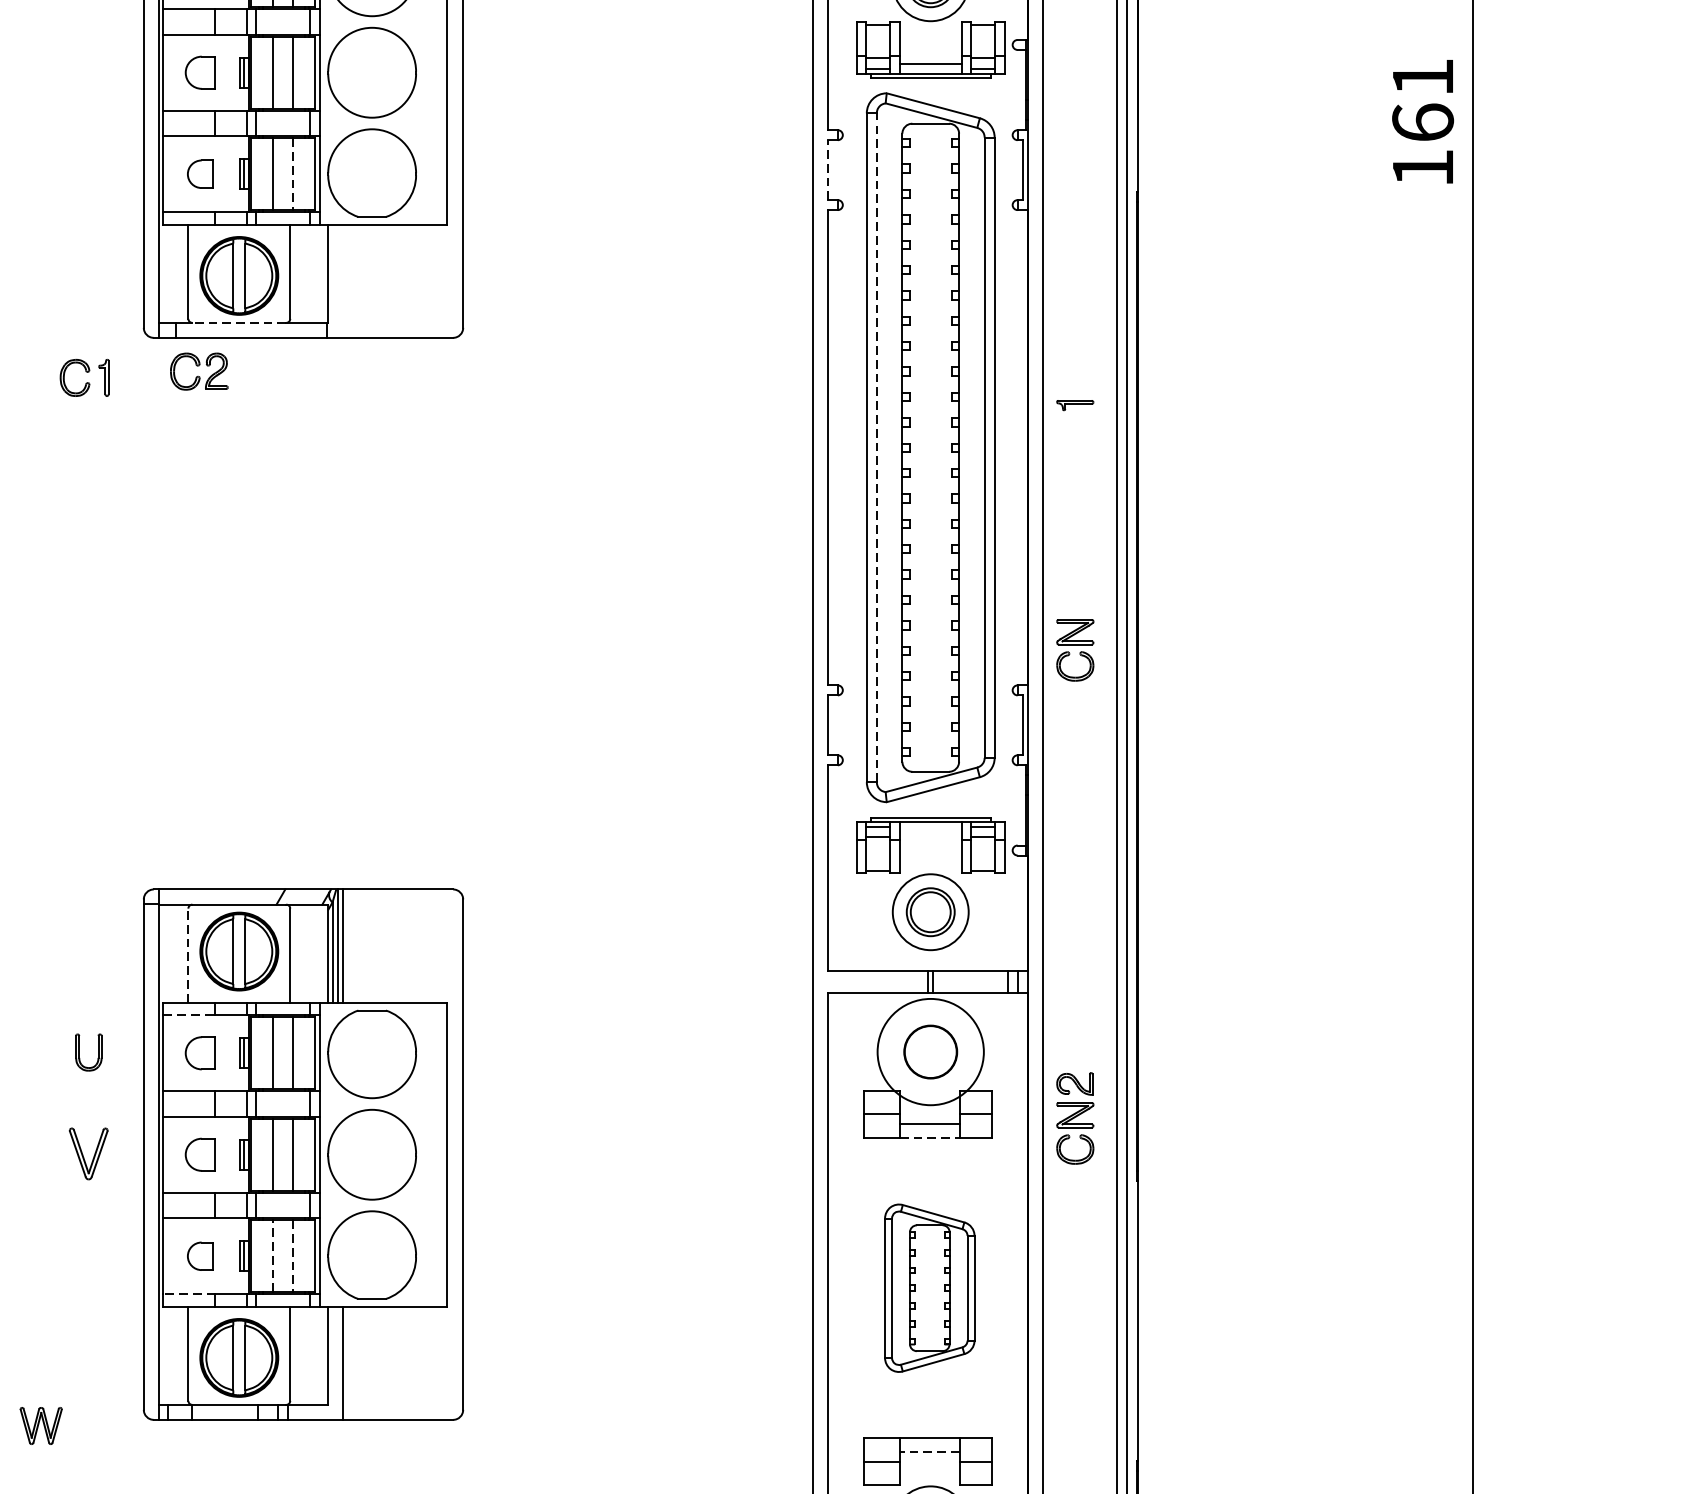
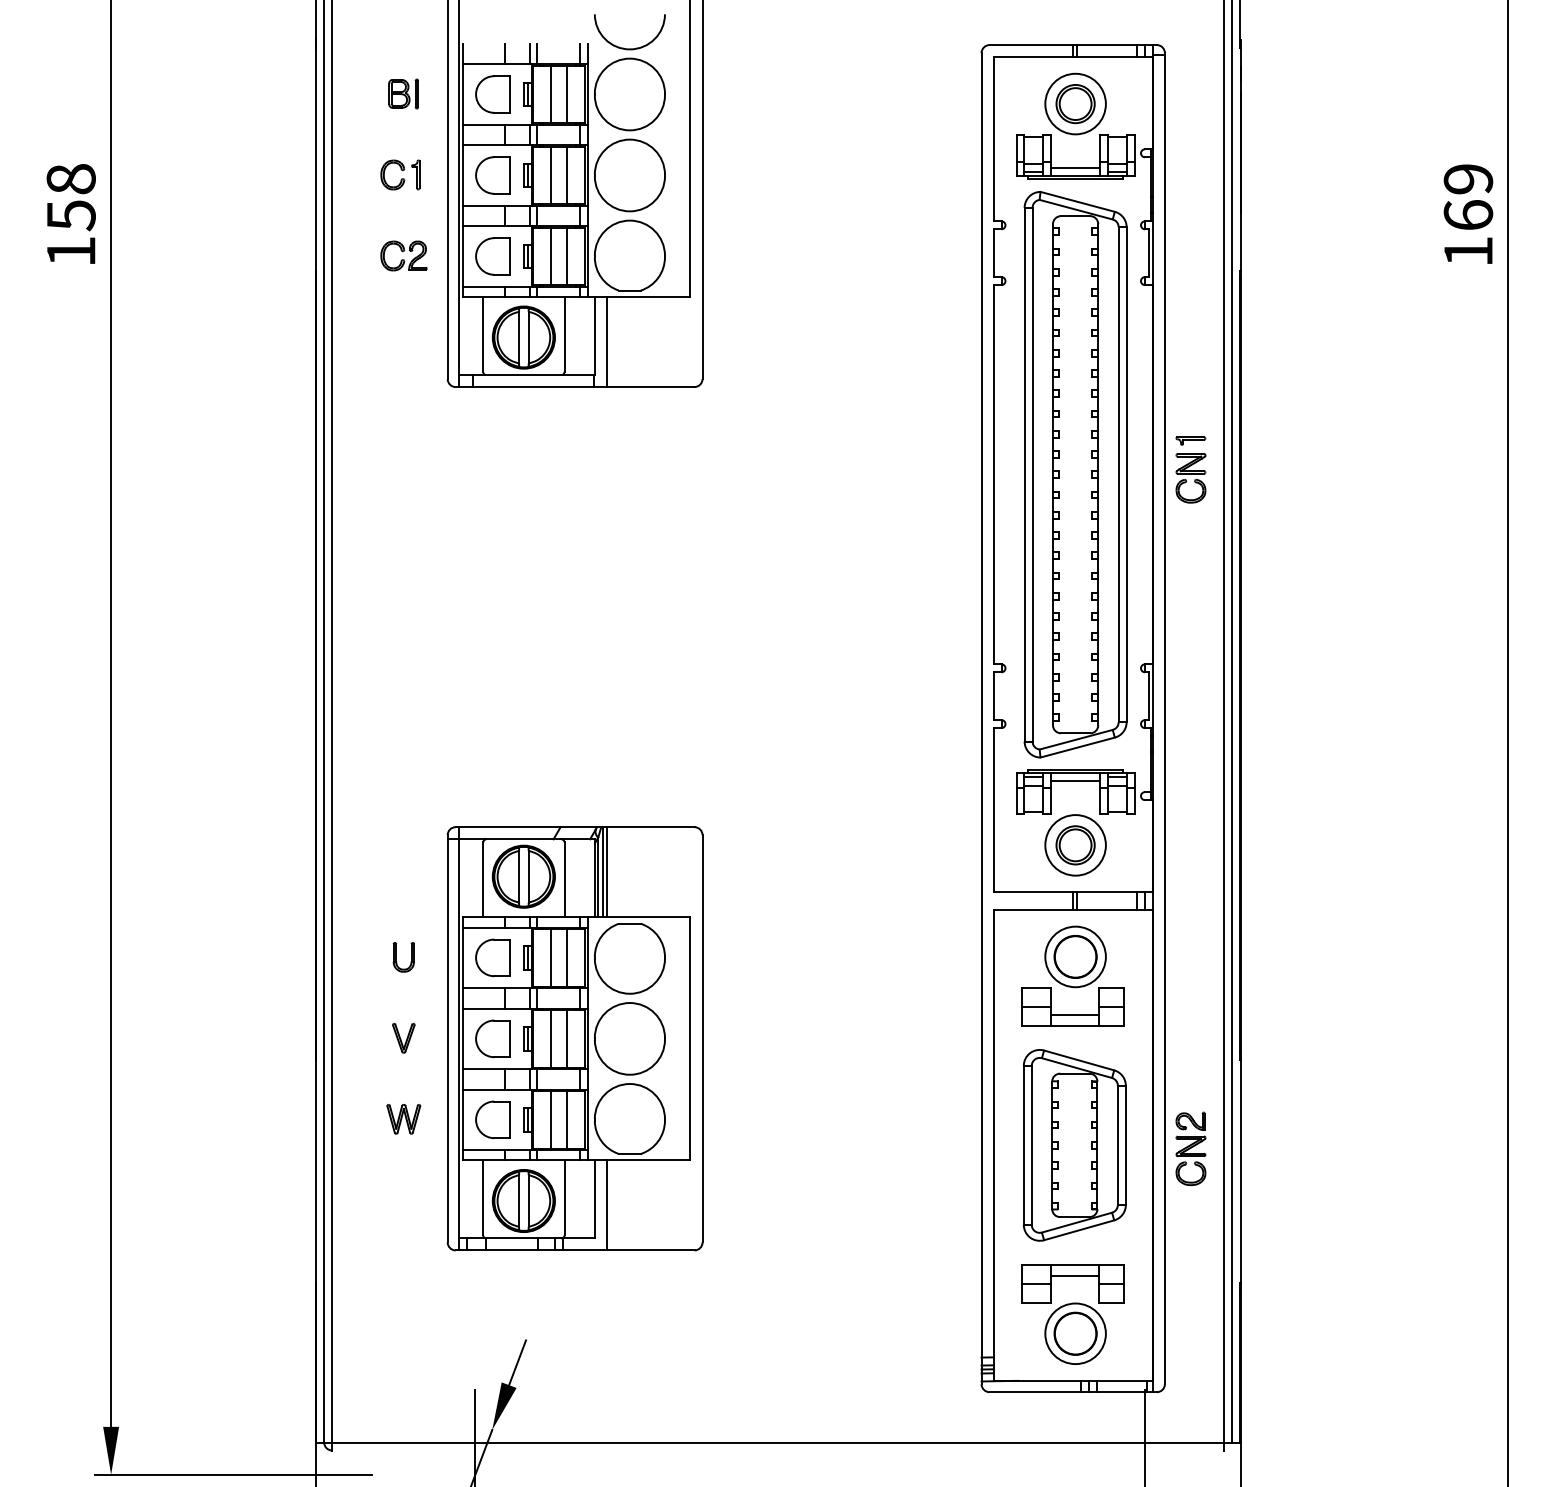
part: (199, 72) -> (492, 175), size x1.43
text: (1423, 77) -> (1468, 179), 161 -> 169
line: (827, 170) -> (993, 253), dashed -> solid
part: (199, 174) -> (492, 256), size x1.67
line: (292, 174) -> (566, 256), dashed -> solid
line: (342, 280) -> (606, 341), added
line: (238, 323) -> (523, 375), dashed -> solid
part: (198, 371) -> (403, 255), moved
part: (84, 377) -> (400, 174), moved
line: (876, 447) -> (1032, 474), dashed -> solid
part: (1074, 650) -> (1190, 478), moved
line: (930, 832) -> (1075, 781), added
line: (188, 955) -> (483, 879), dashed -> solid
line: (189, 1015) -> (484, 927), dashed -> solid
circle: (930, 1051) -> (1075, 956), size x0.71
part: (199, 1052) -> (492, 957), size x1.43
part: (1074, 1117) -> (1190, 1148), moved
line: (929, 1137) -> (1074, 1025), dashed -> solid
part: (88, 1154) -> (403, 1038), size x0.71
part: (199, 1154) -> (492, 1038), size x1.43
part: (199, 1255) -> (492, 1119), size x1.67
line: (272, 1255) -> (550, 1119), dashed -> solid
line: (292, 1255) -> (566, 1119), dashed -> solid
part: (929, 1288) -> (1074, 1145), size x1.43
line: (189, 1294) -> (484, 1150), dashed -> solid
part: (40, 1426) -> (403, 1119), moved
line: (929, 1452) -> (1074, 1276), dashed -> solid

